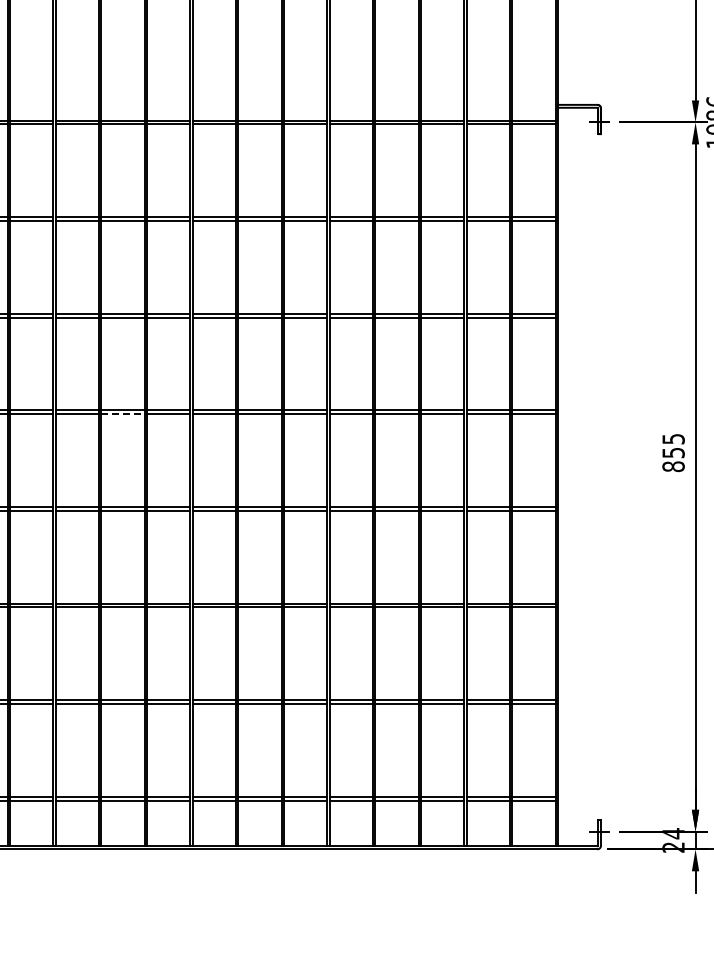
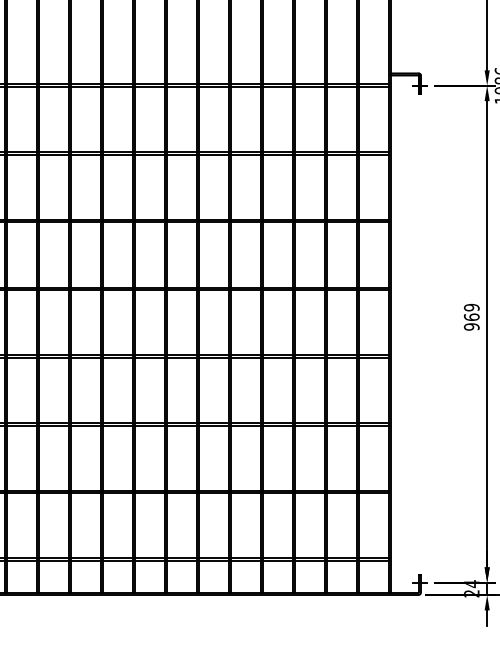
line: (123, 414) -> (86, 290), dashed -> solid
text: (673, 452) -> (471, 316), 855 -> 969

